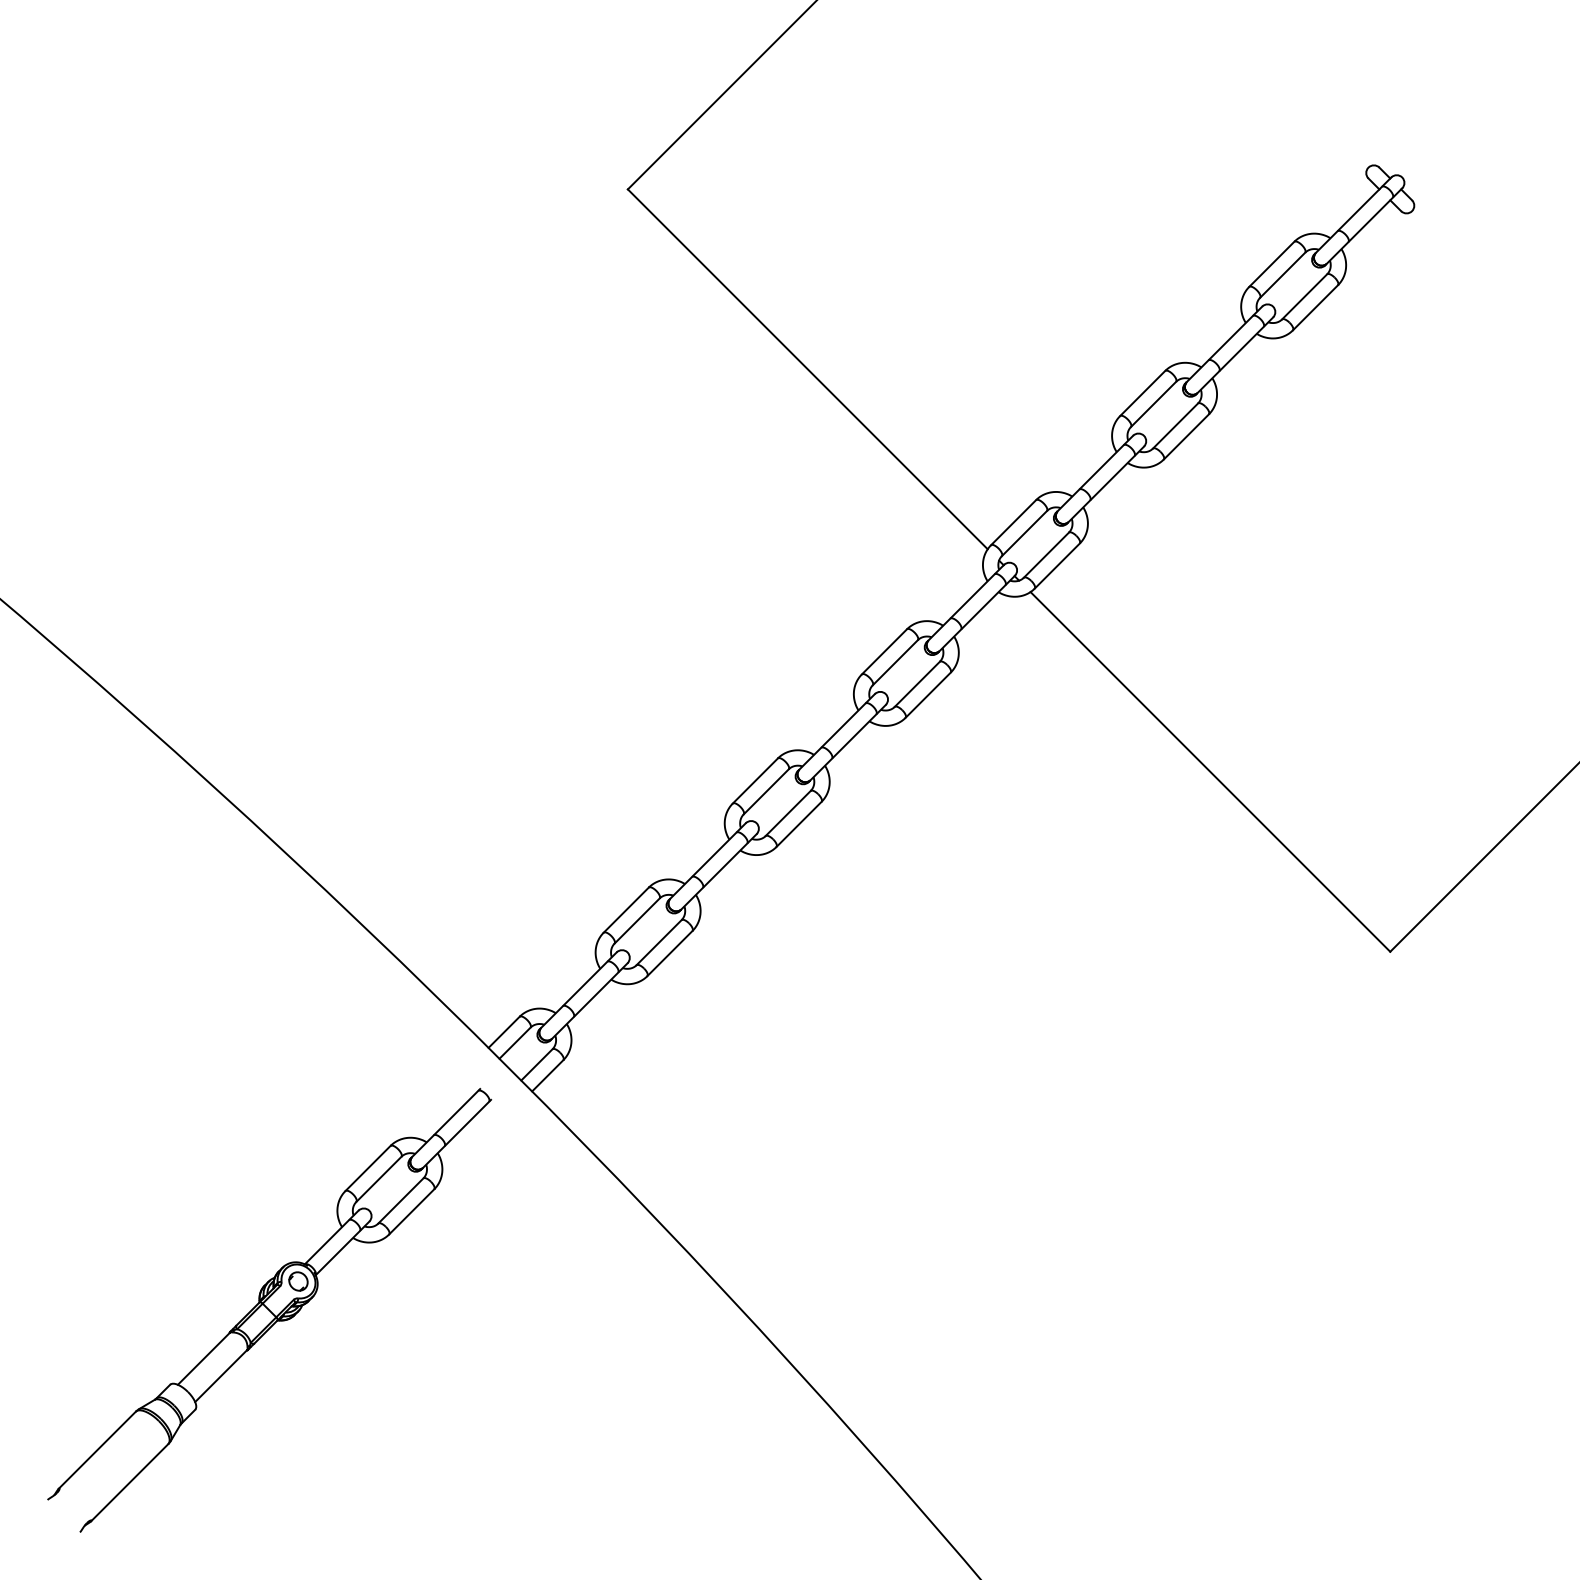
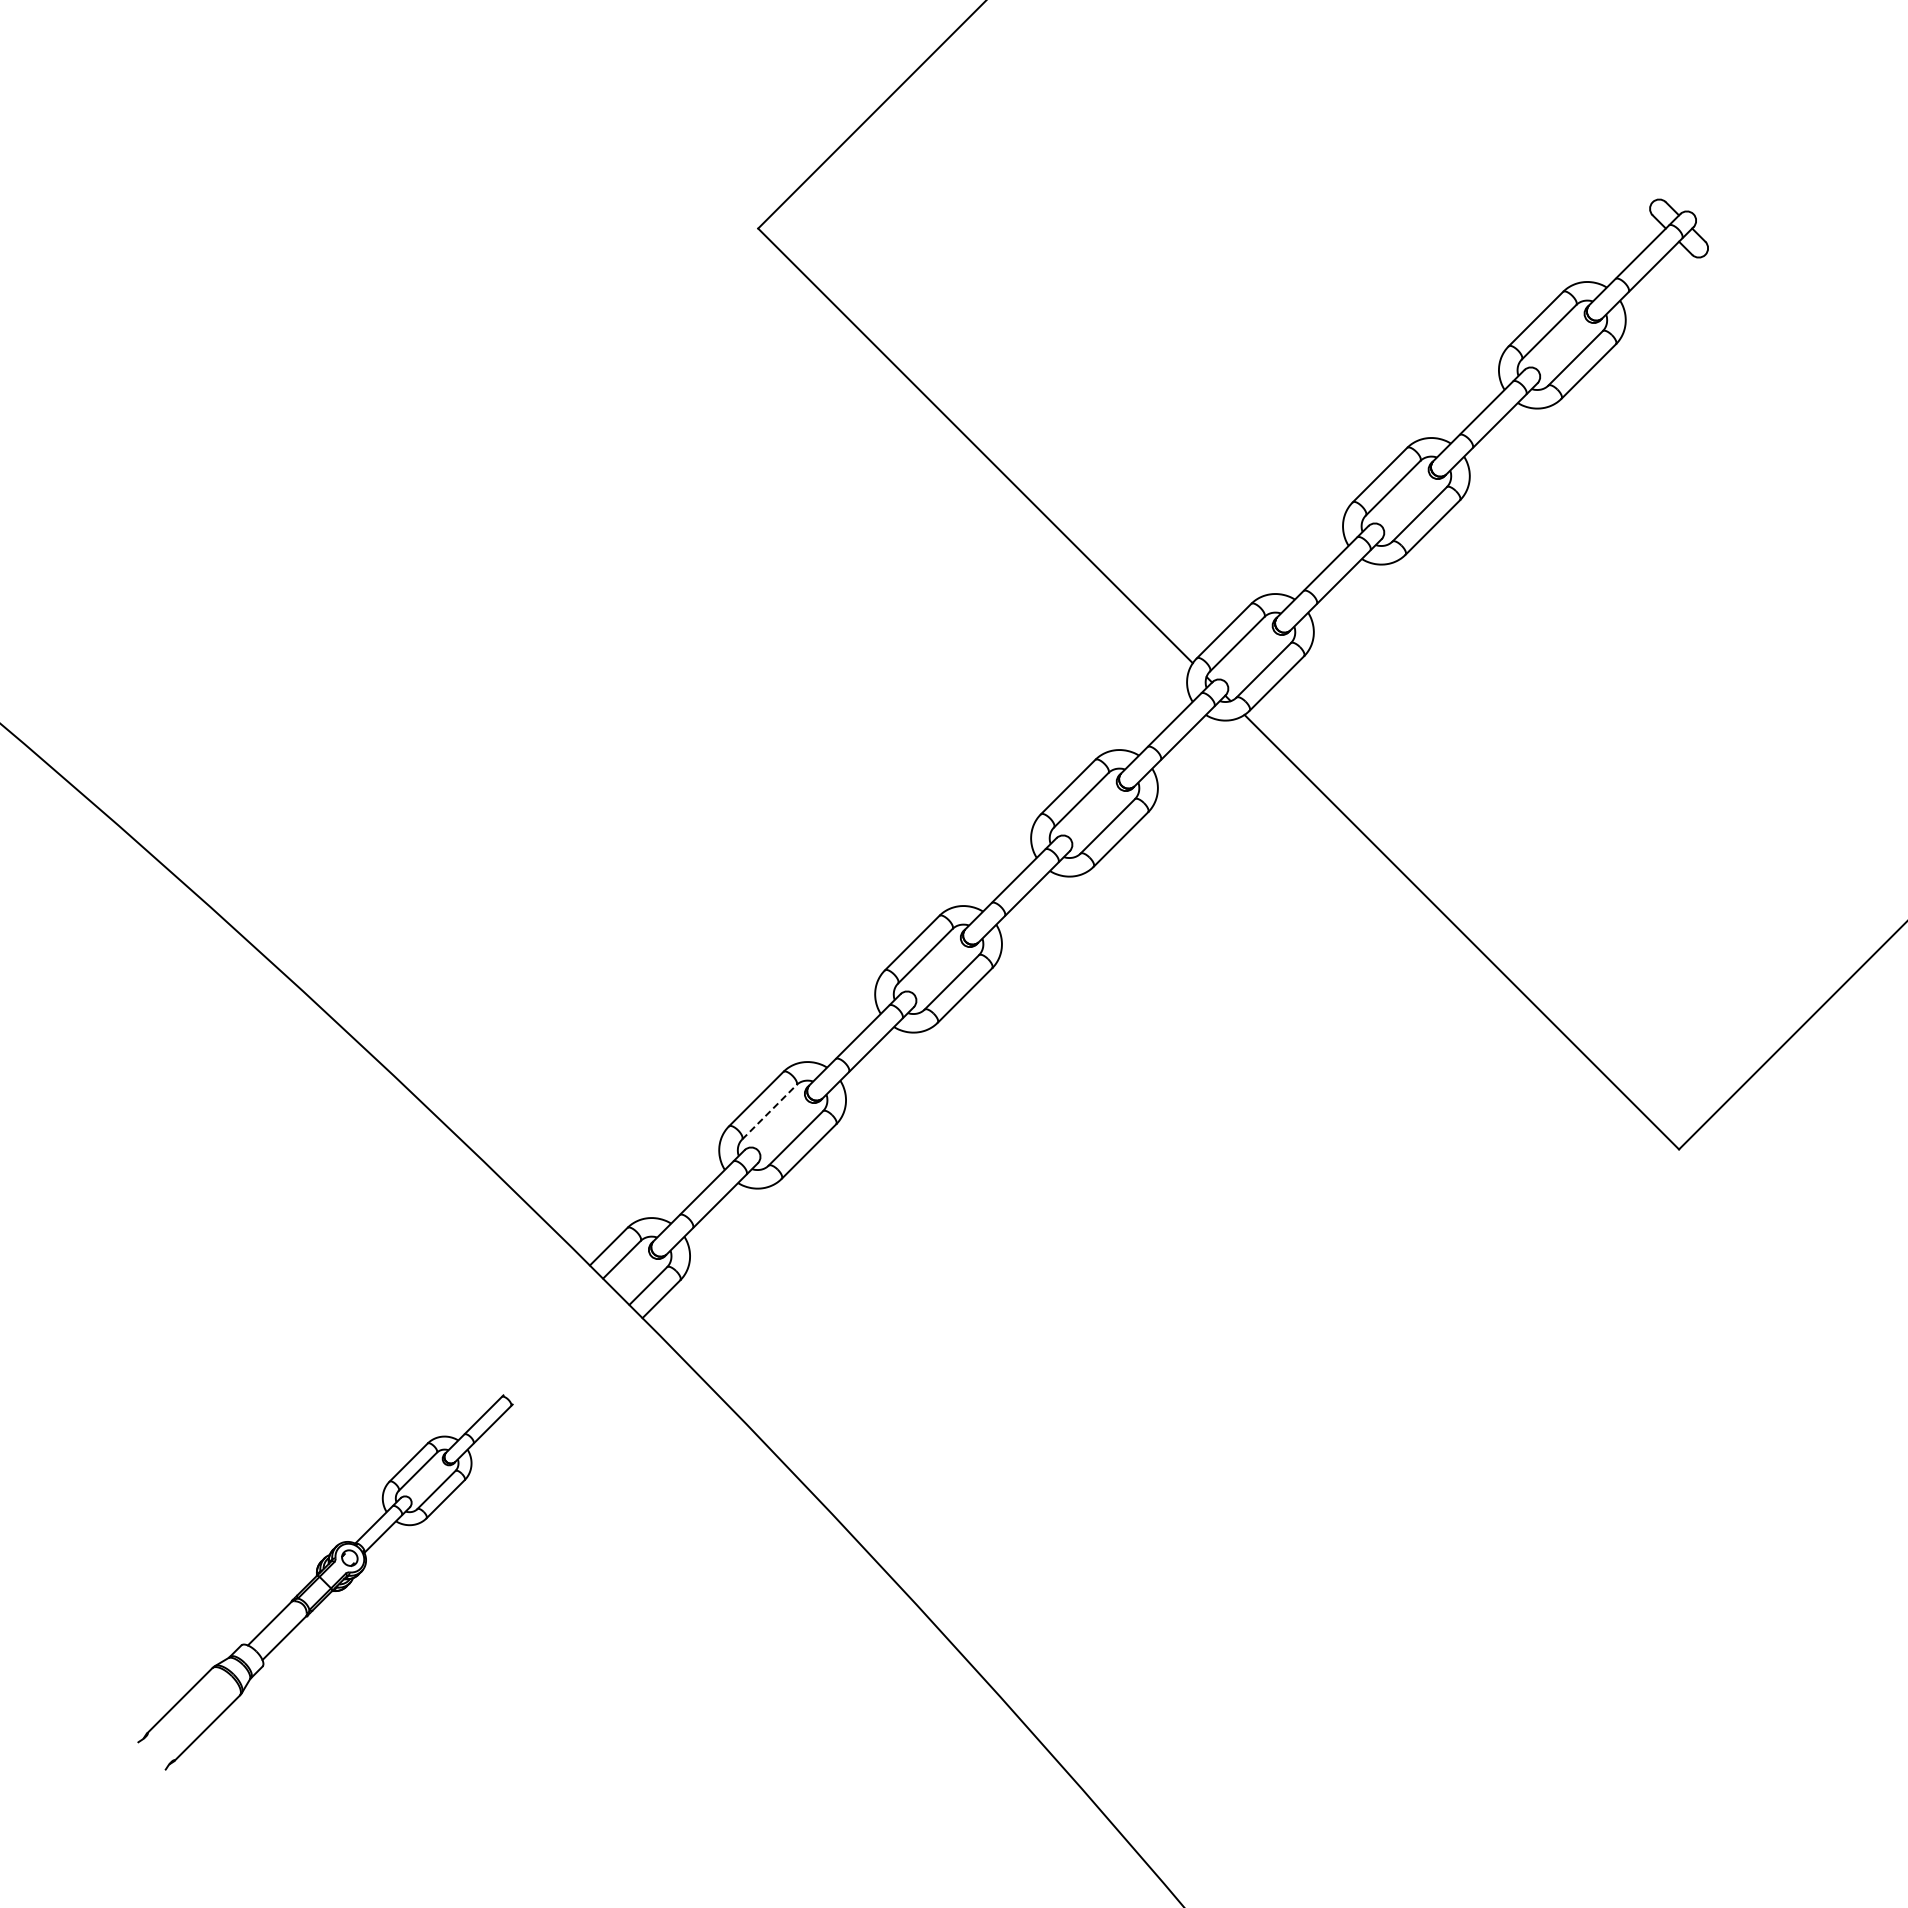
line: (637, 921) -> (769, 1112), solid -> dashed
part: (269, 1310) -> (325, 1582), size x0.7

